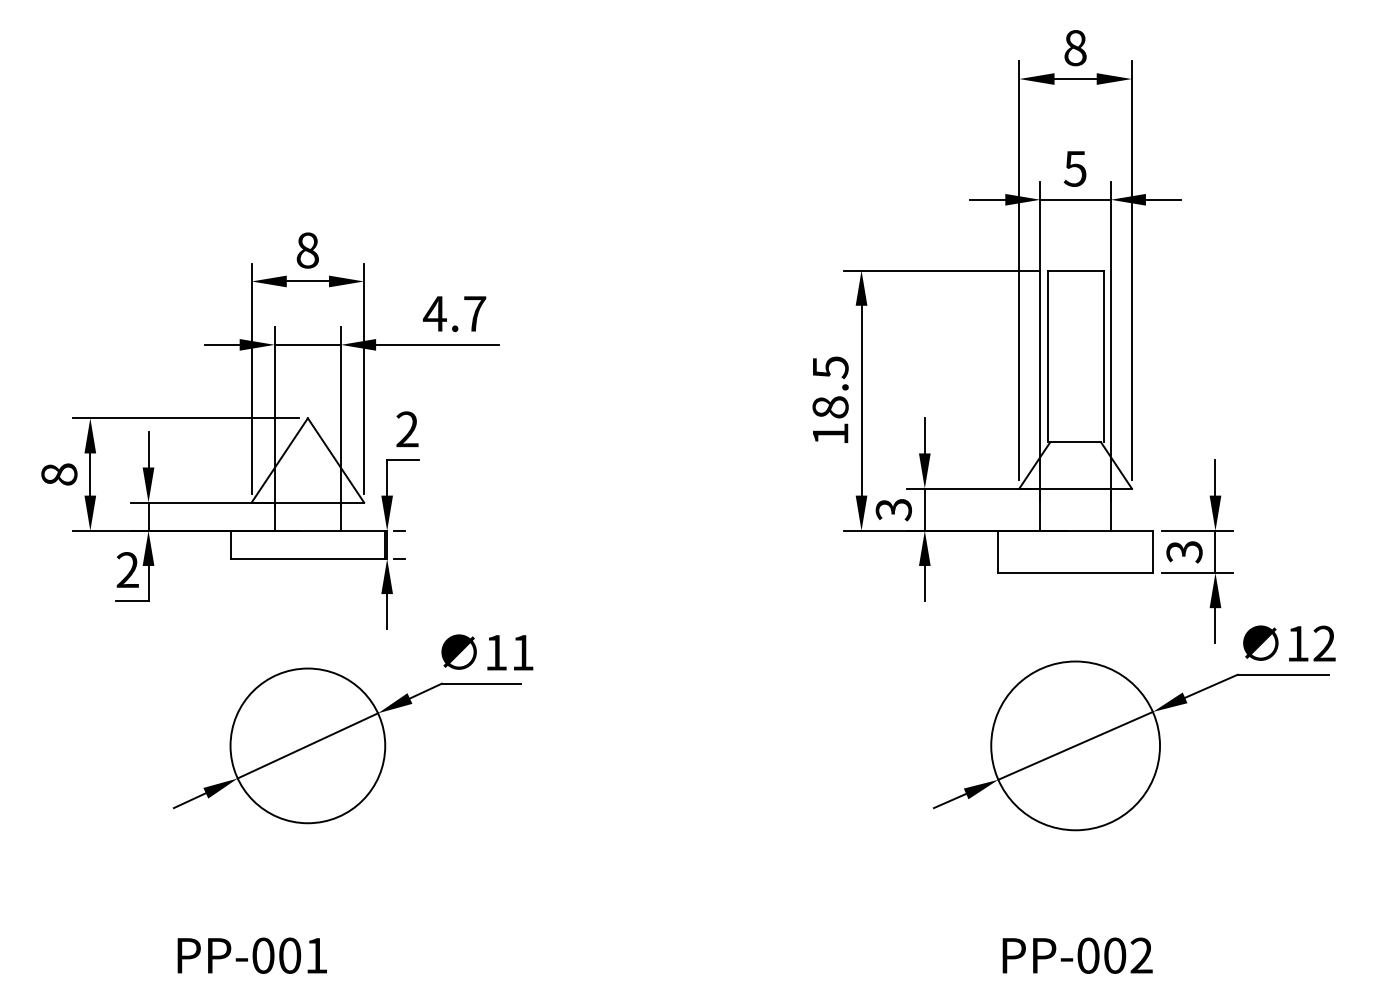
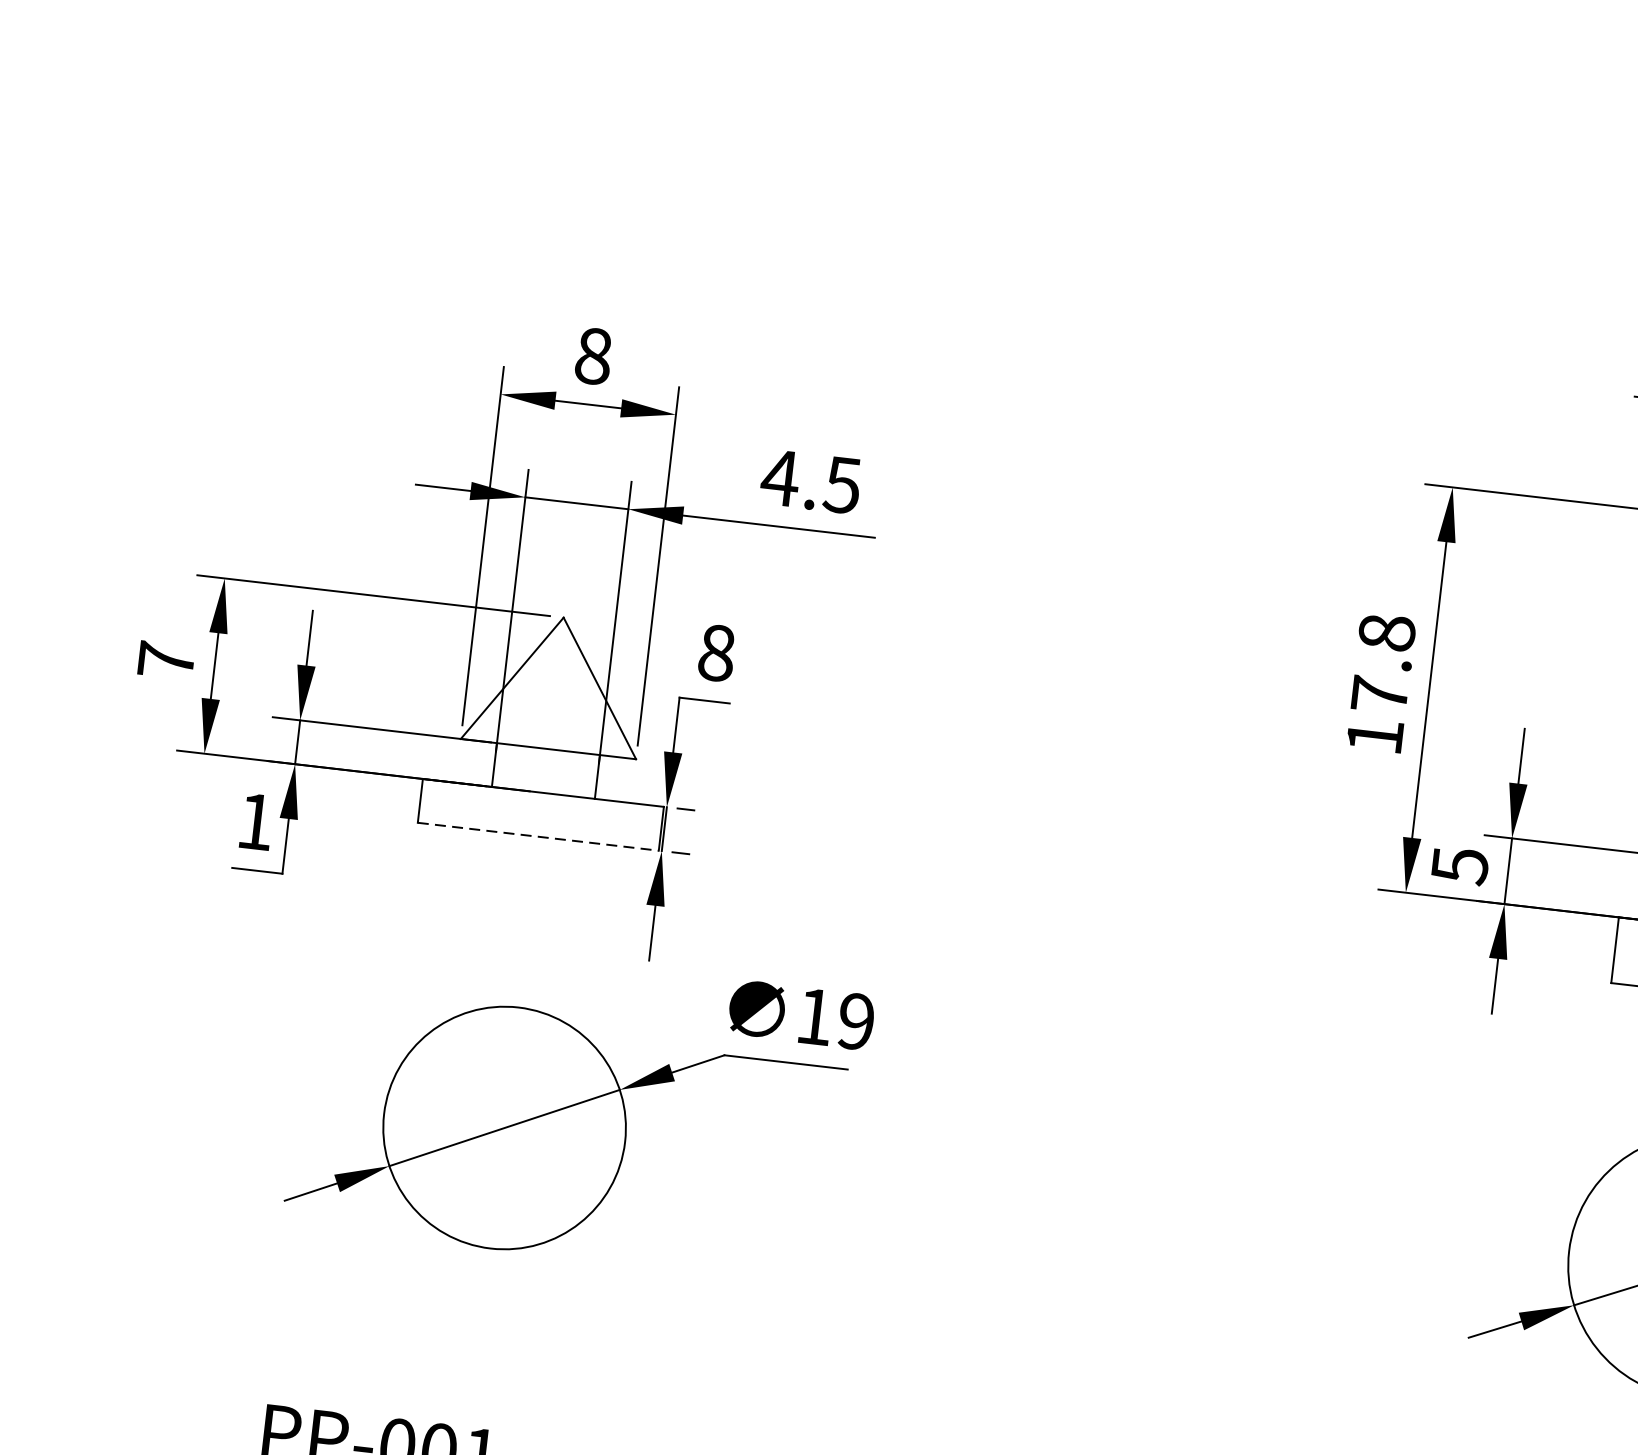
text: (474, 314) -> (841, 486), 4.7 -> 4.5
text: (830, 387) -> (1383, 663), 18.5 -> 17.8
text: (407, 429) -> (716, 653), 2 -> 8
text: (59, 474) -> (166, 660), 8 -> 7
text: (893, 510) -> (1459, 866), 3 -> 5
line: (308, 558) -> (539, 836), solid -> dashed
text: (127, 569) -> (255, 820), 2 -> 1
text: (522, 652) -> (855, 1021), 11 -> 19

